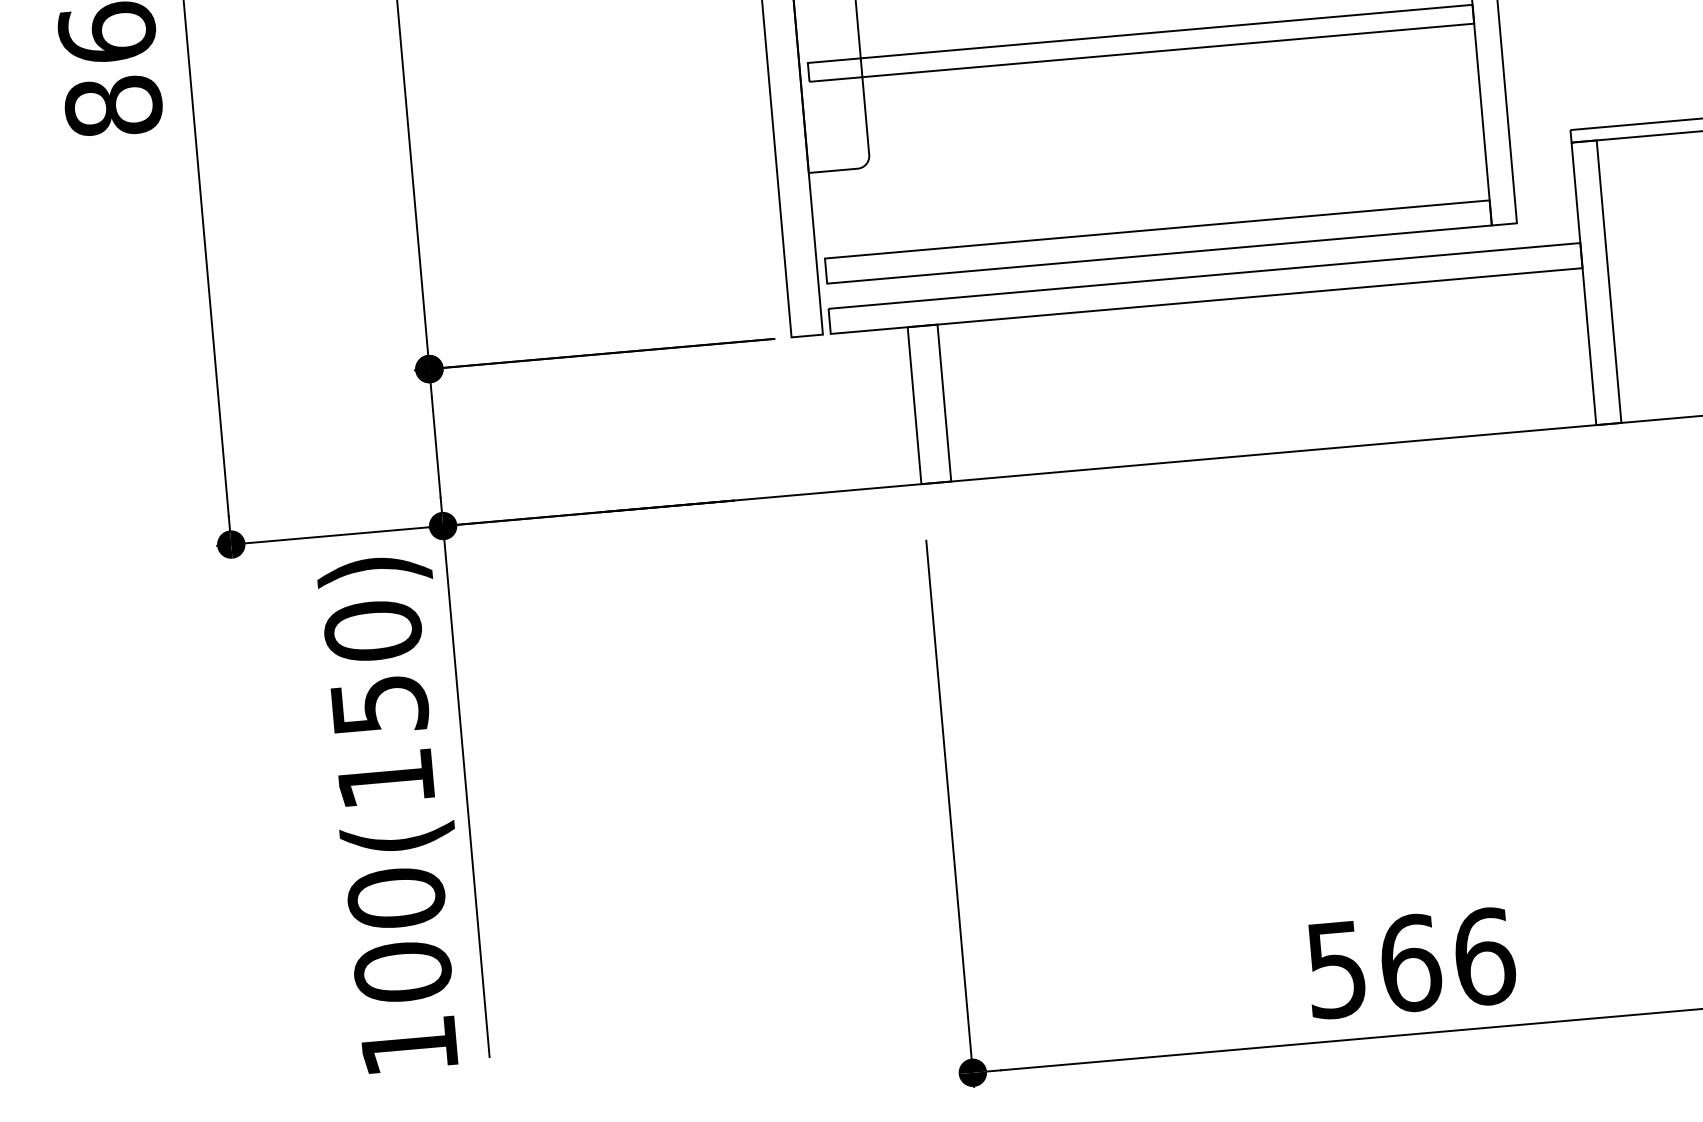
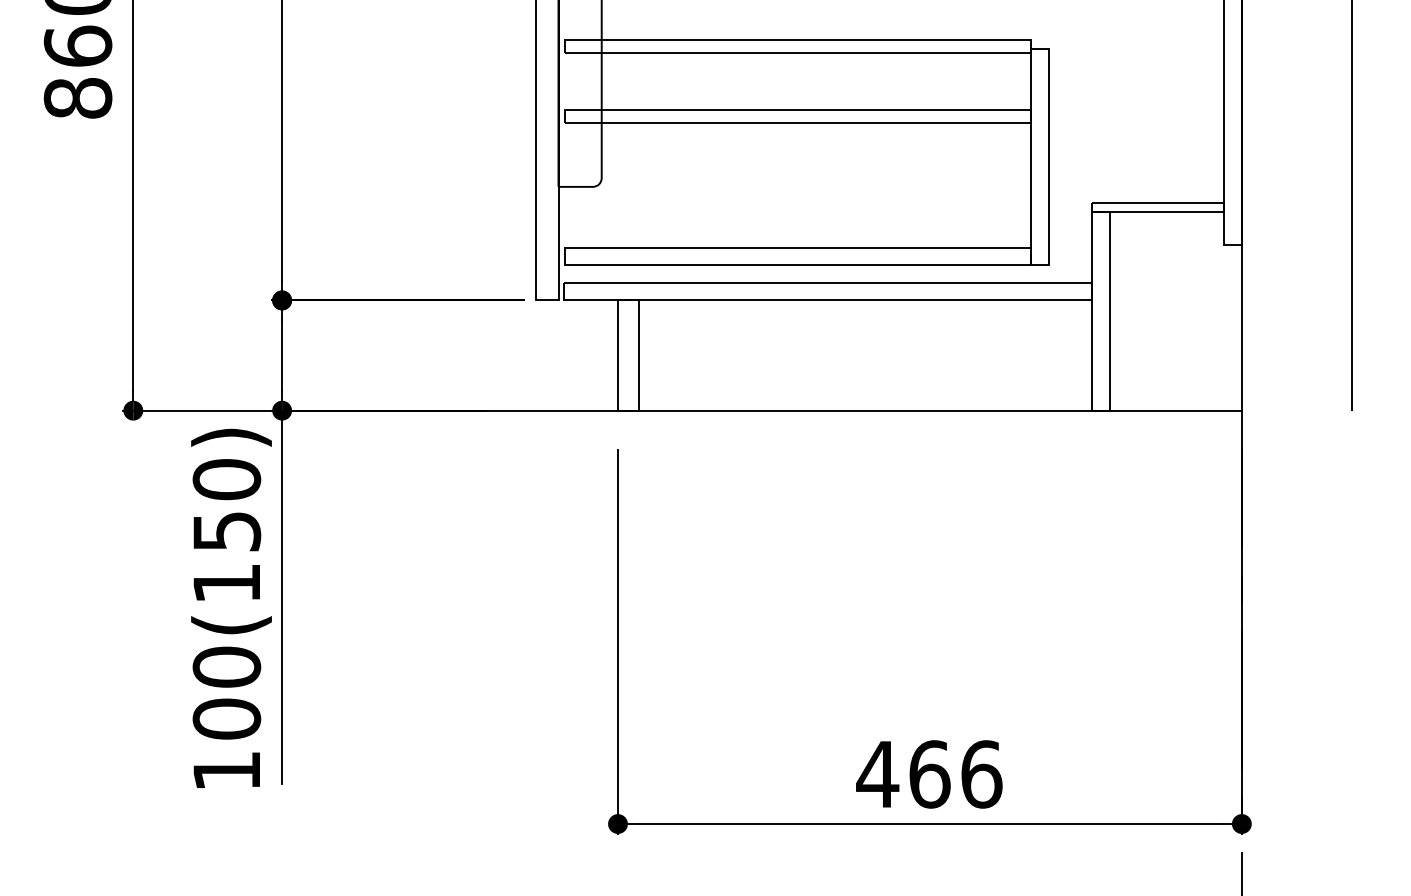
text: (1336, 969) -> (877, 774), 566 -> 466

